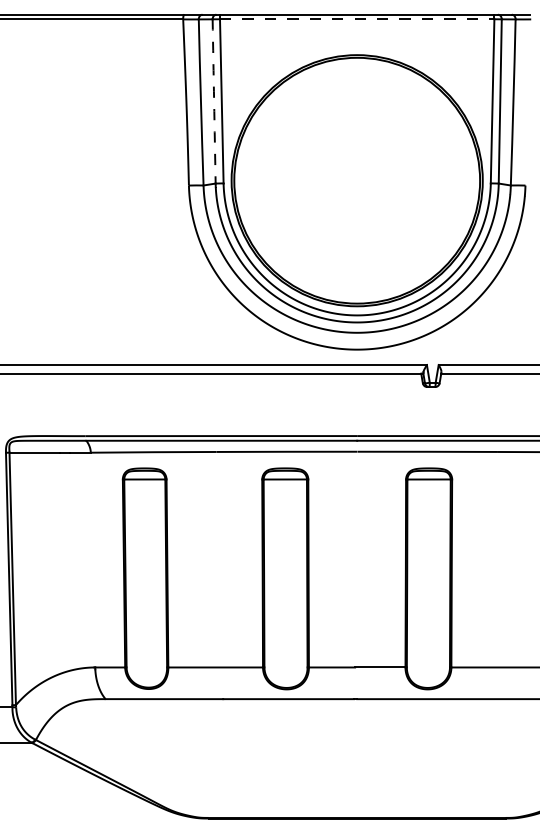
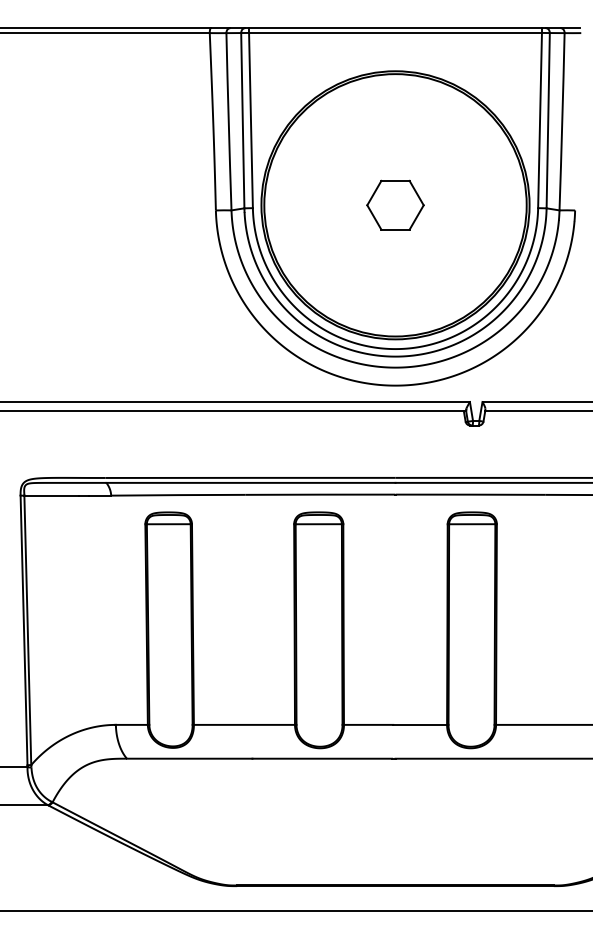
line: (358, 18) -> (396, 32), dashed -> solid
arc: (213, 101) -> (242, 120), dashed -> solid
part: (357, 179) -> (395, 204), added

